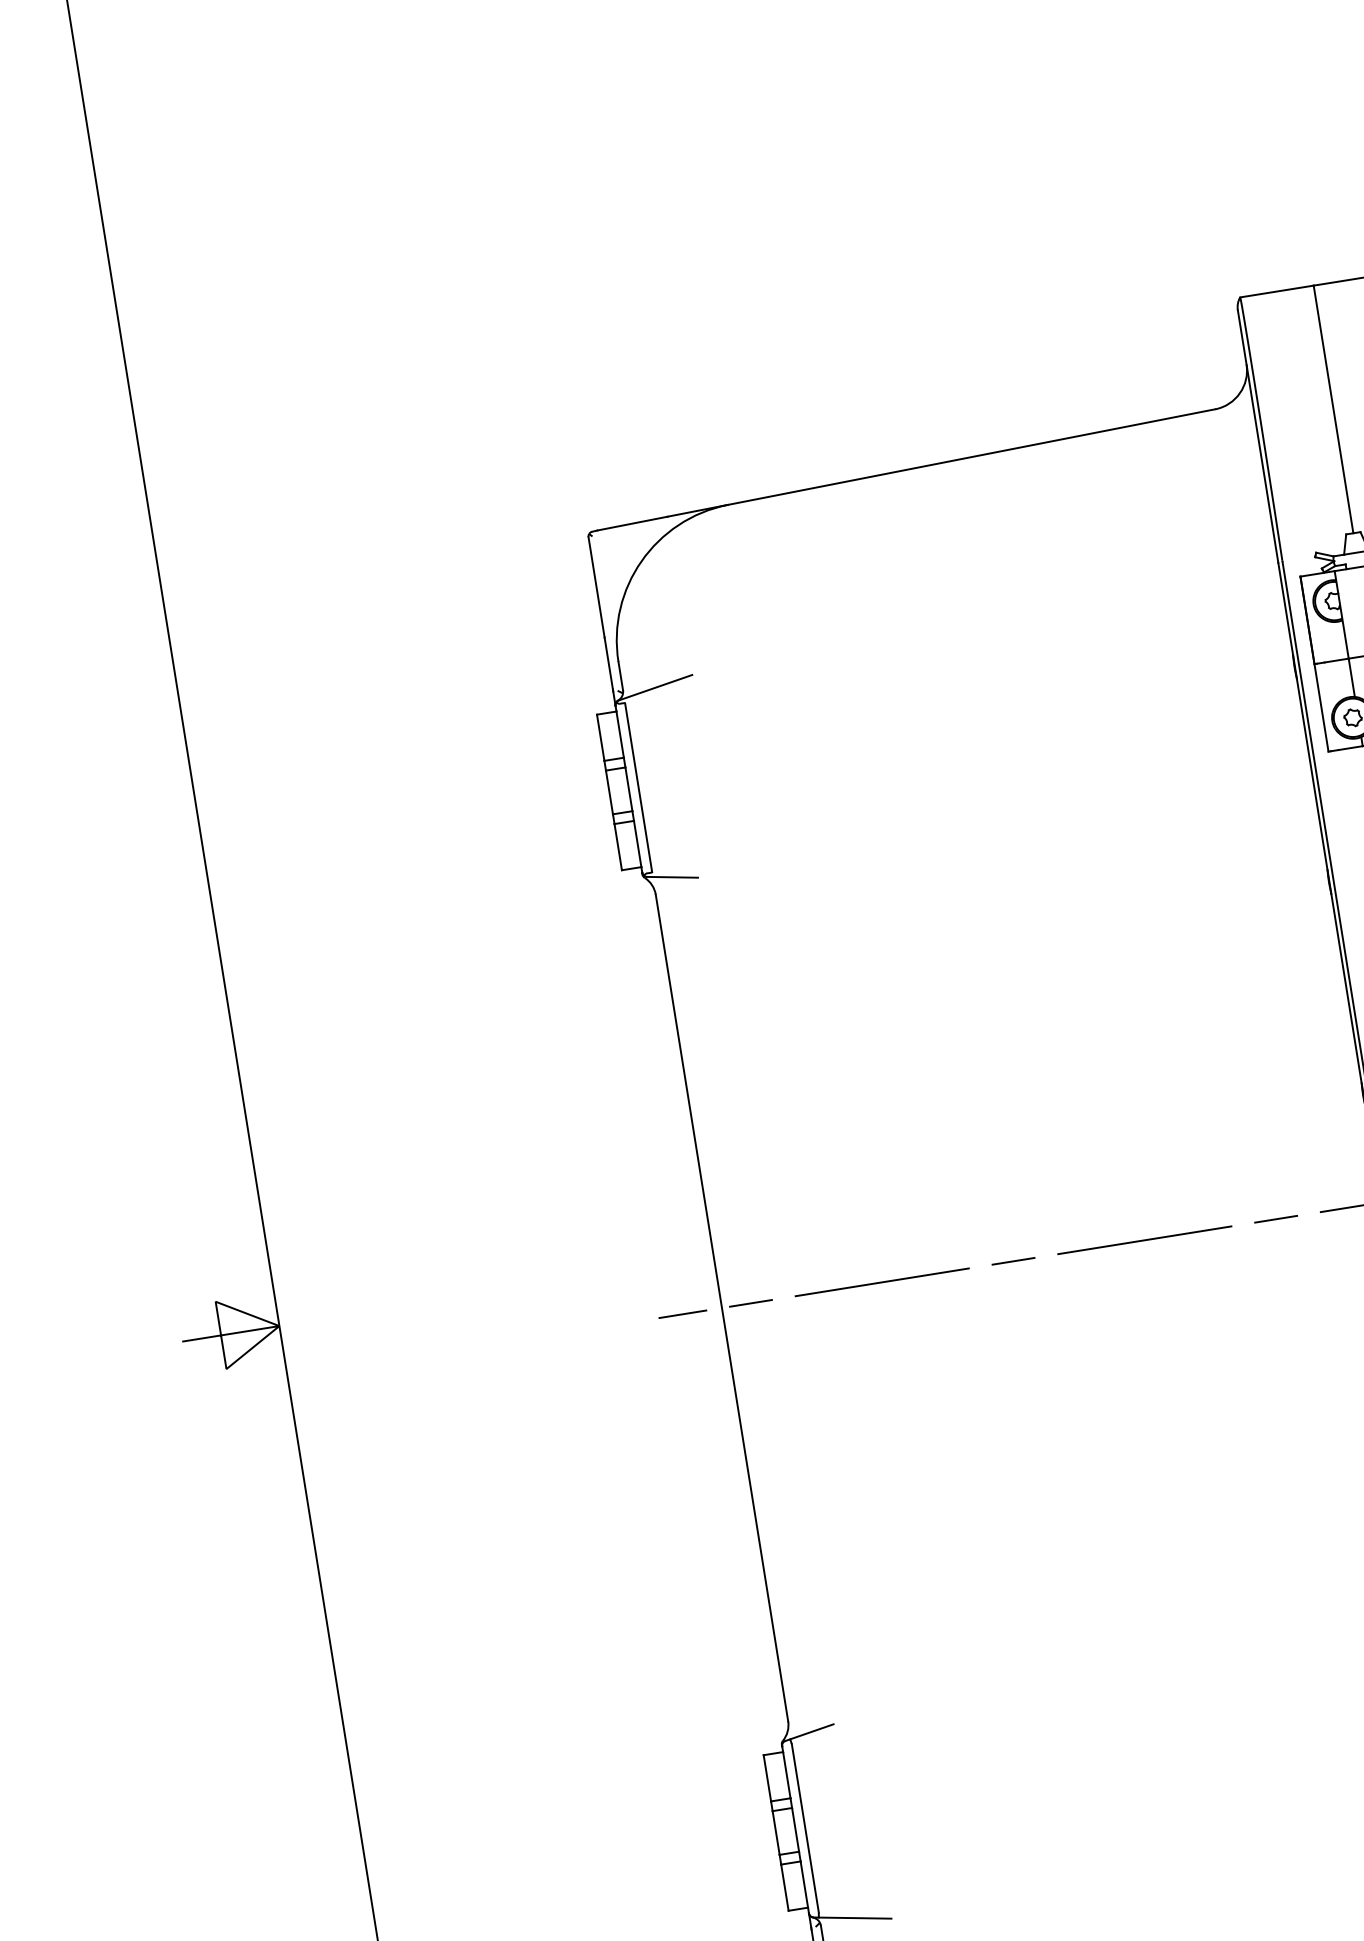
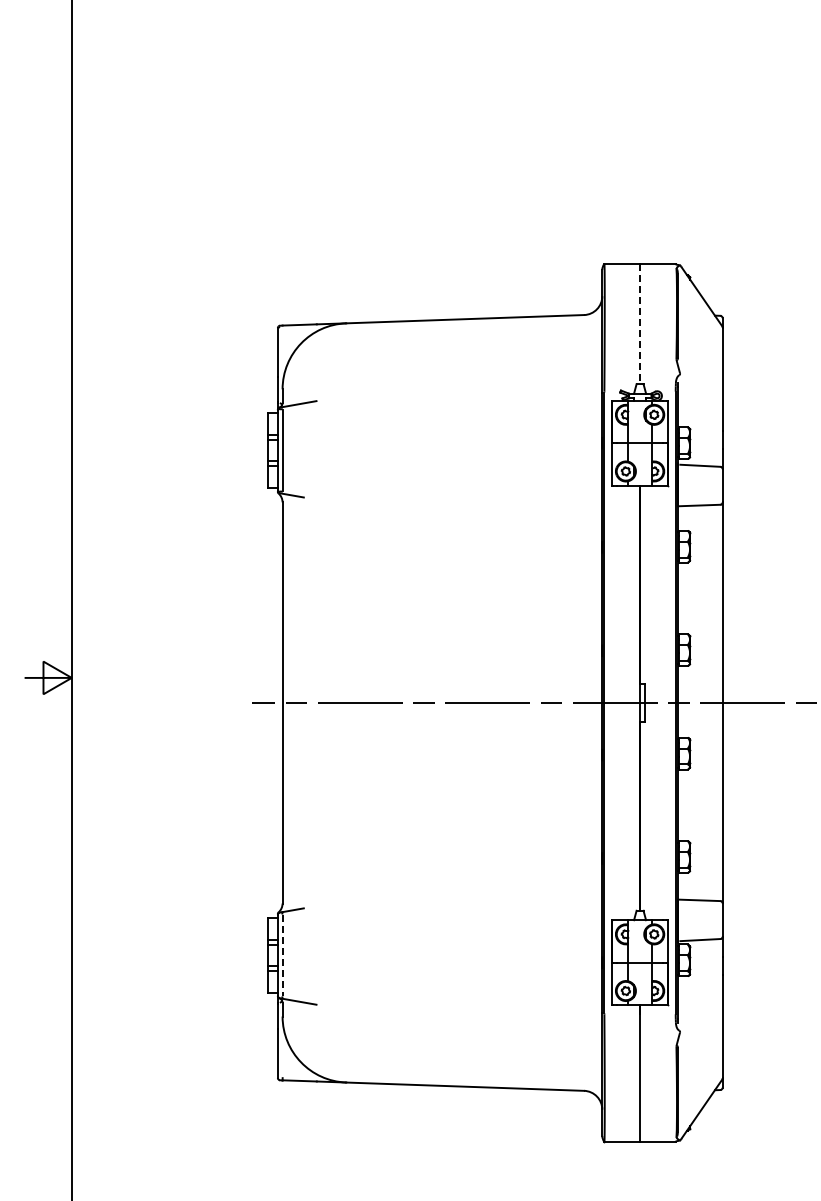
line: (1334, 410) -> (640, 324), solid -> dashed
line: (805, 1828) -> (282, 955), solid -> dashed

